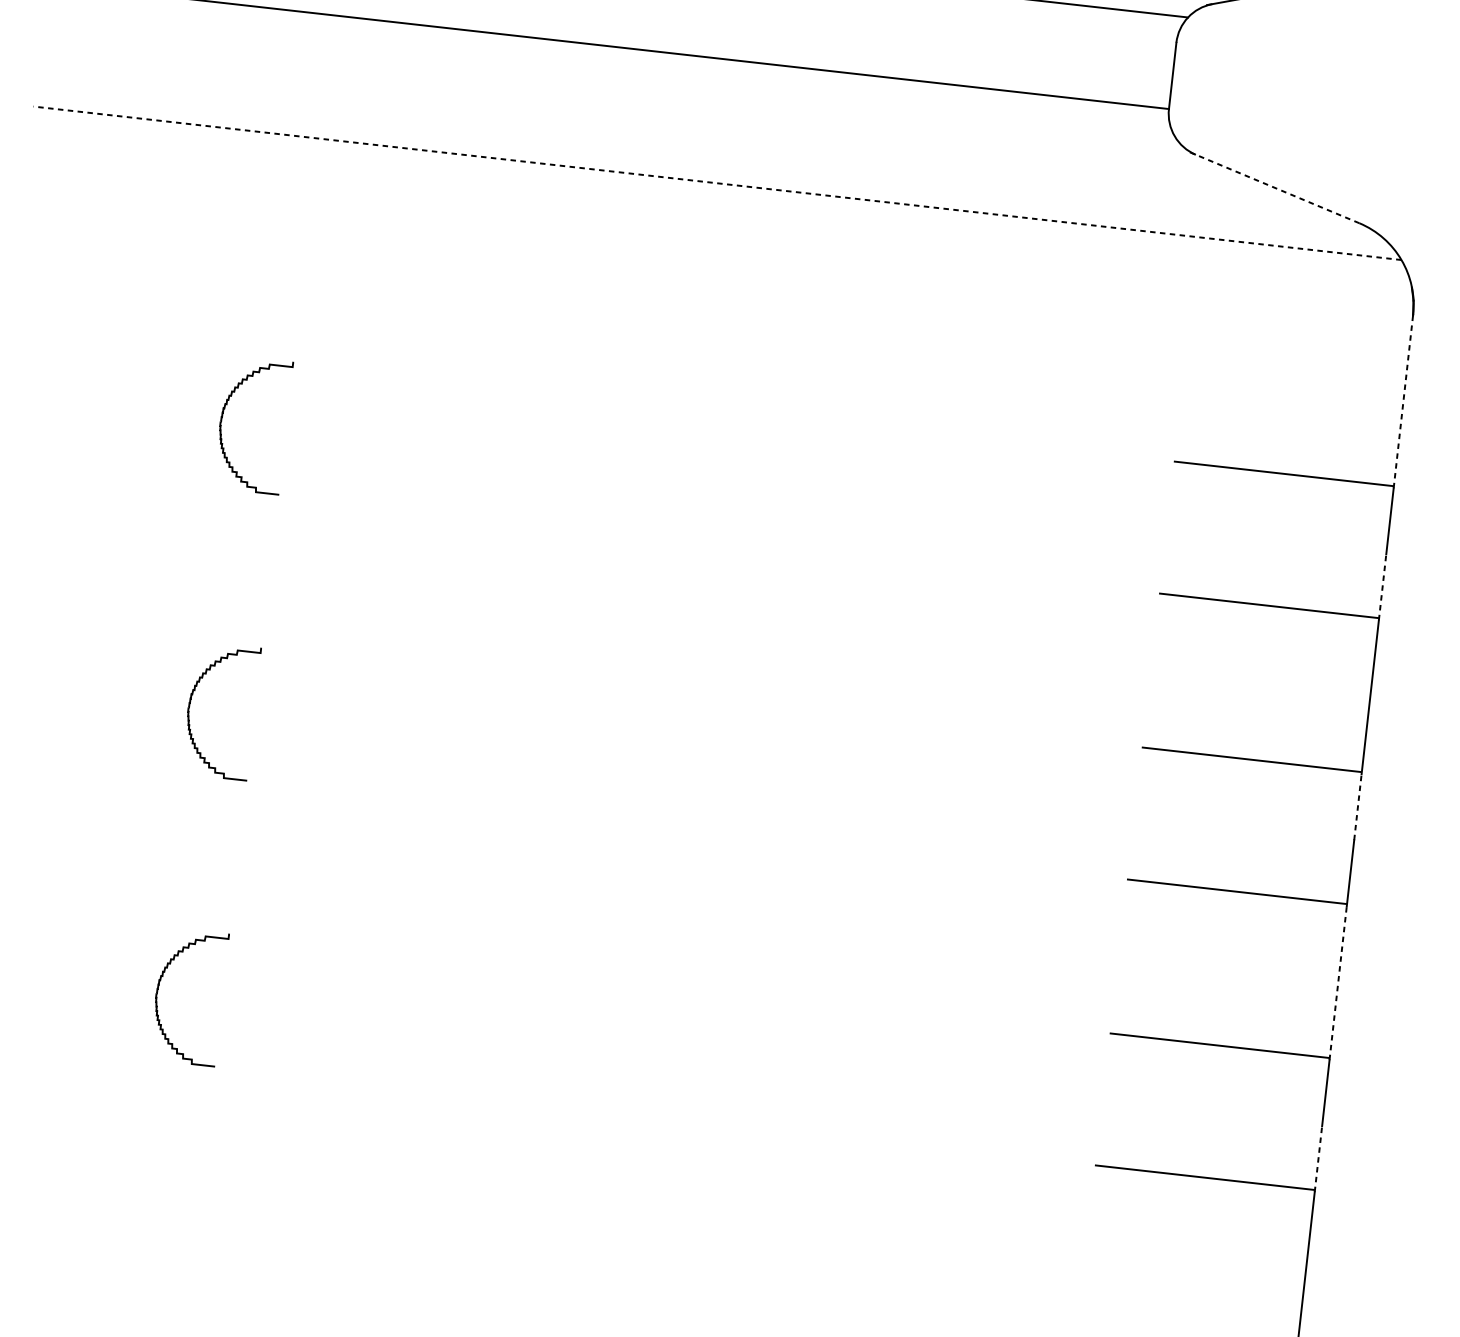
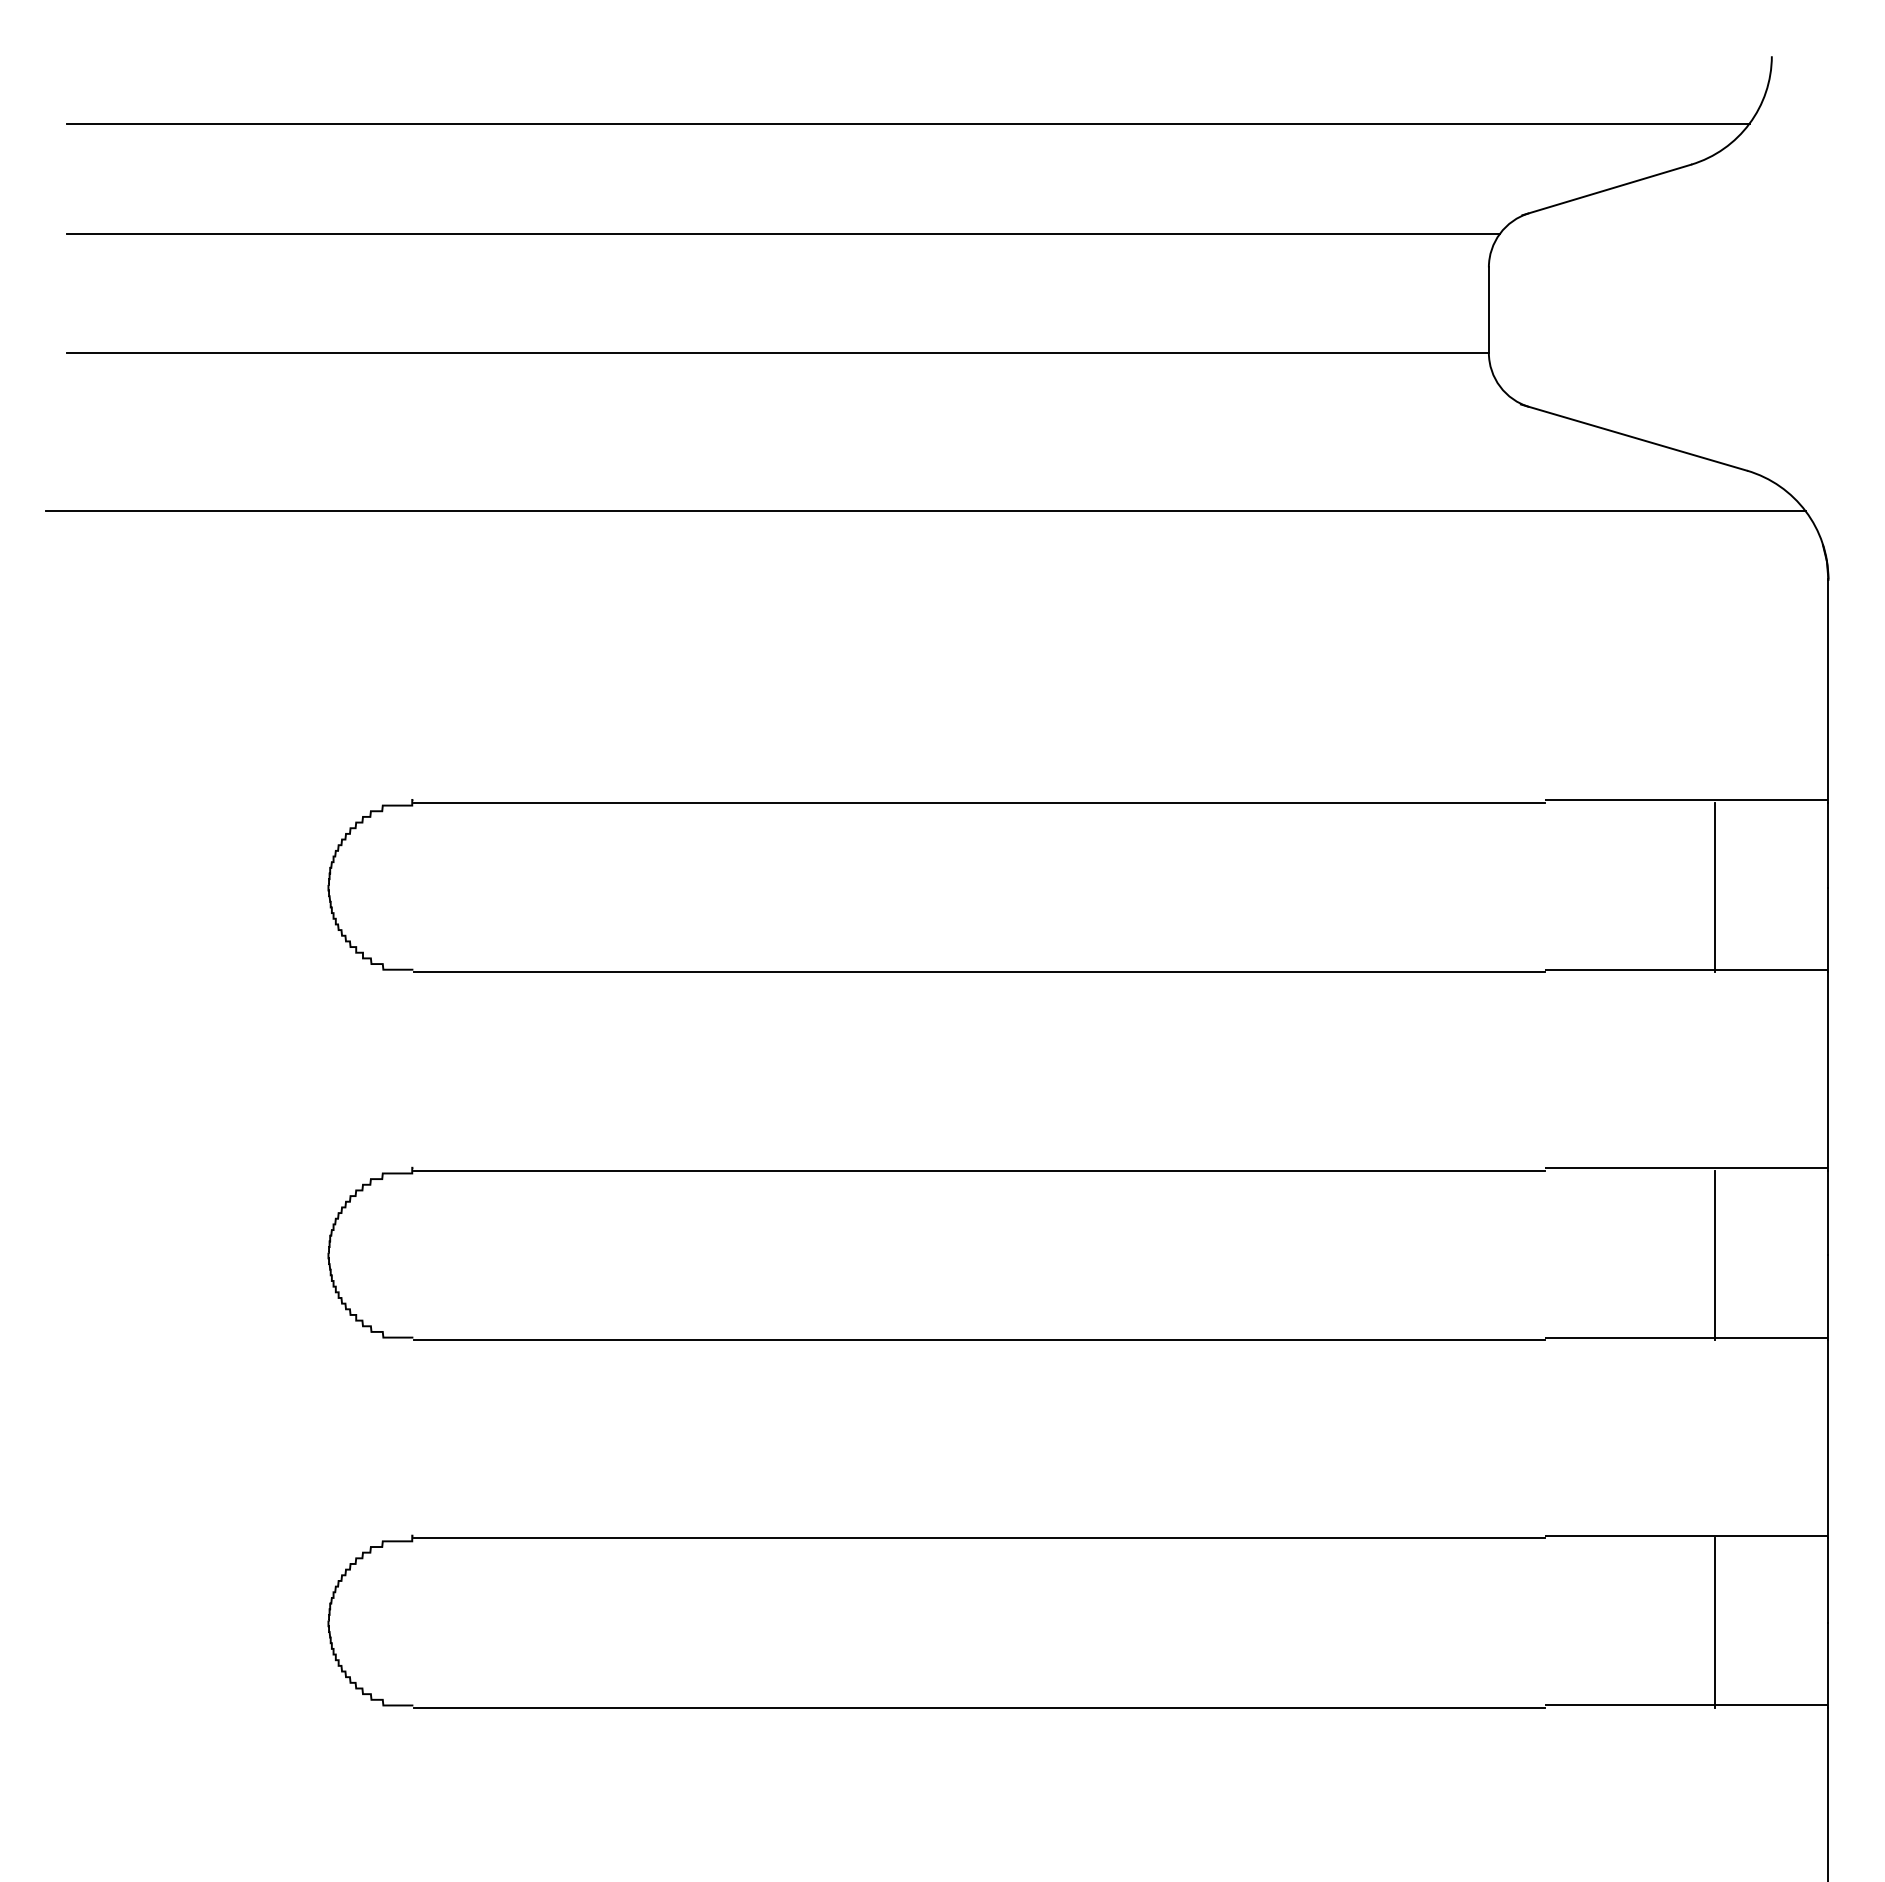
line: (717, 183) -> (925, 511), dashed -> solid
line: (1274, 187) -> (1633, 437), dashed -> solid
line: (1403, 401) -> (1828, 690), dashed -> solid
line: (733, 414) -> (979, 802), added
line: (1298, 544) -> (1715, 887), added
line: (719, 546) -> (979, 972), added
line: (1382, 586) -> (1828, 929), dashed -> solid
line: (701, 700) -> (979, 1170), added
line: (1357, 806) -> (1828, 1212), dashed -> solid
line: (1266, 830) -> (1715, 1255), added
line: (686, 832) -> (979, 1340), added
line: (1338, 982) -> (1828, 1438), dashed -> solid
line: (669, 986) -> (979, 1538), added
line: (1234, 1116) -> (1715, 1623), added
line: (654, 1118) -> (979, 1708), added
line: (1318, 1158) -> (1828, 1665), dashed -> solid

